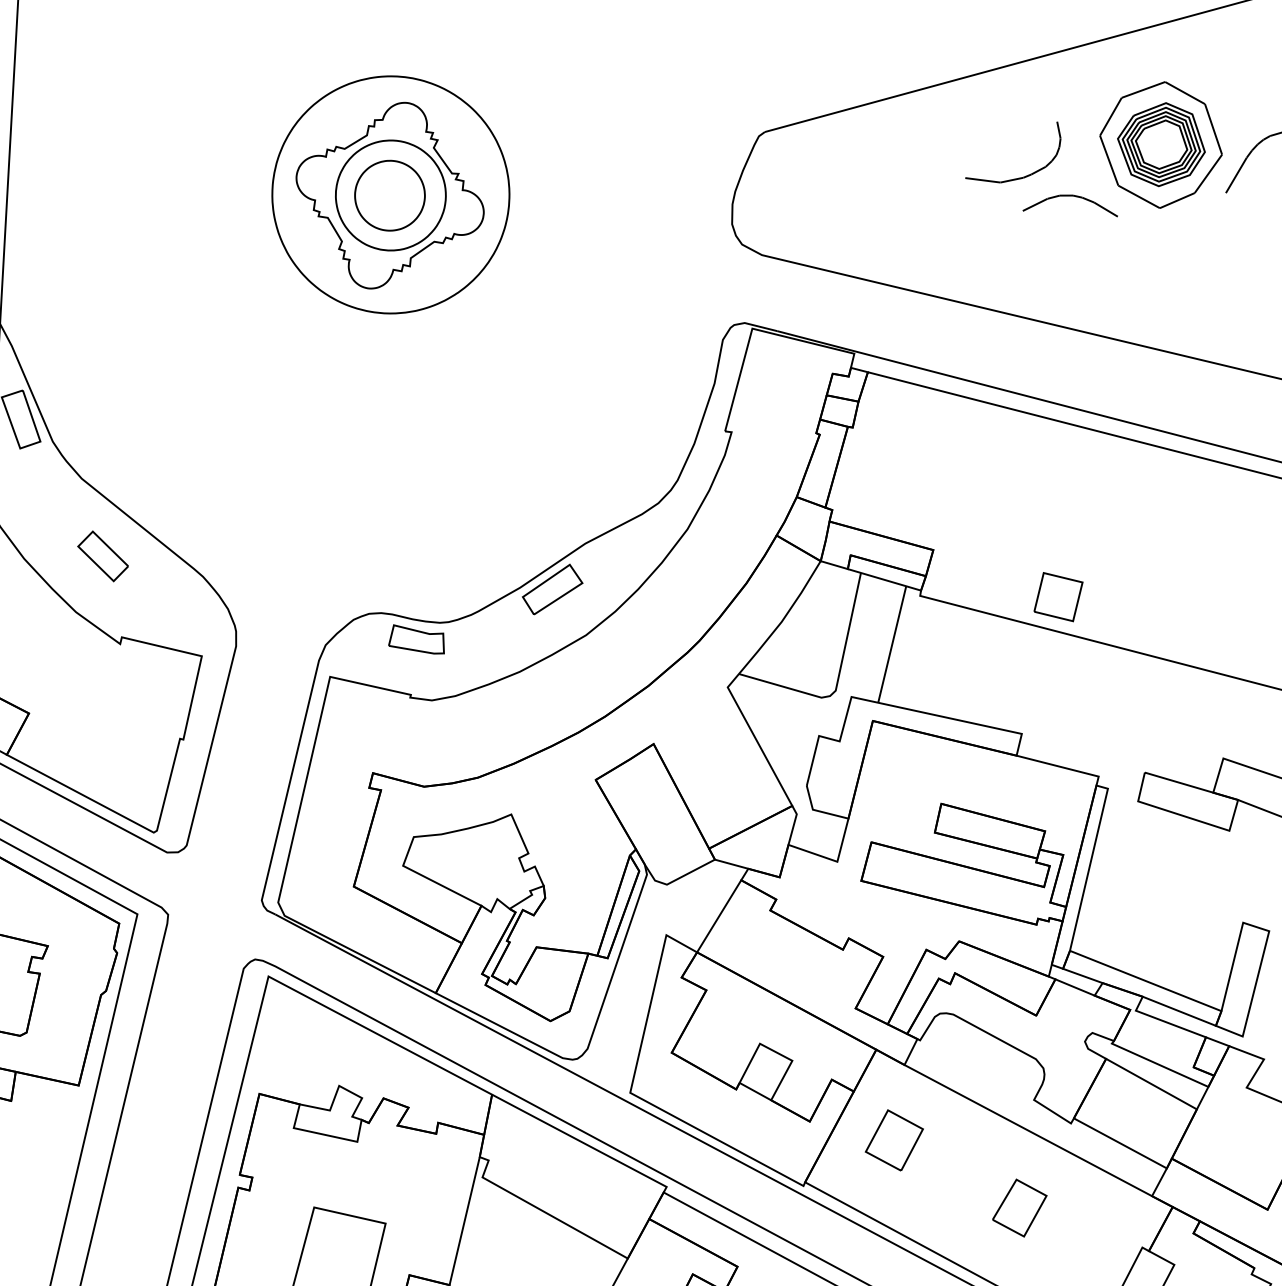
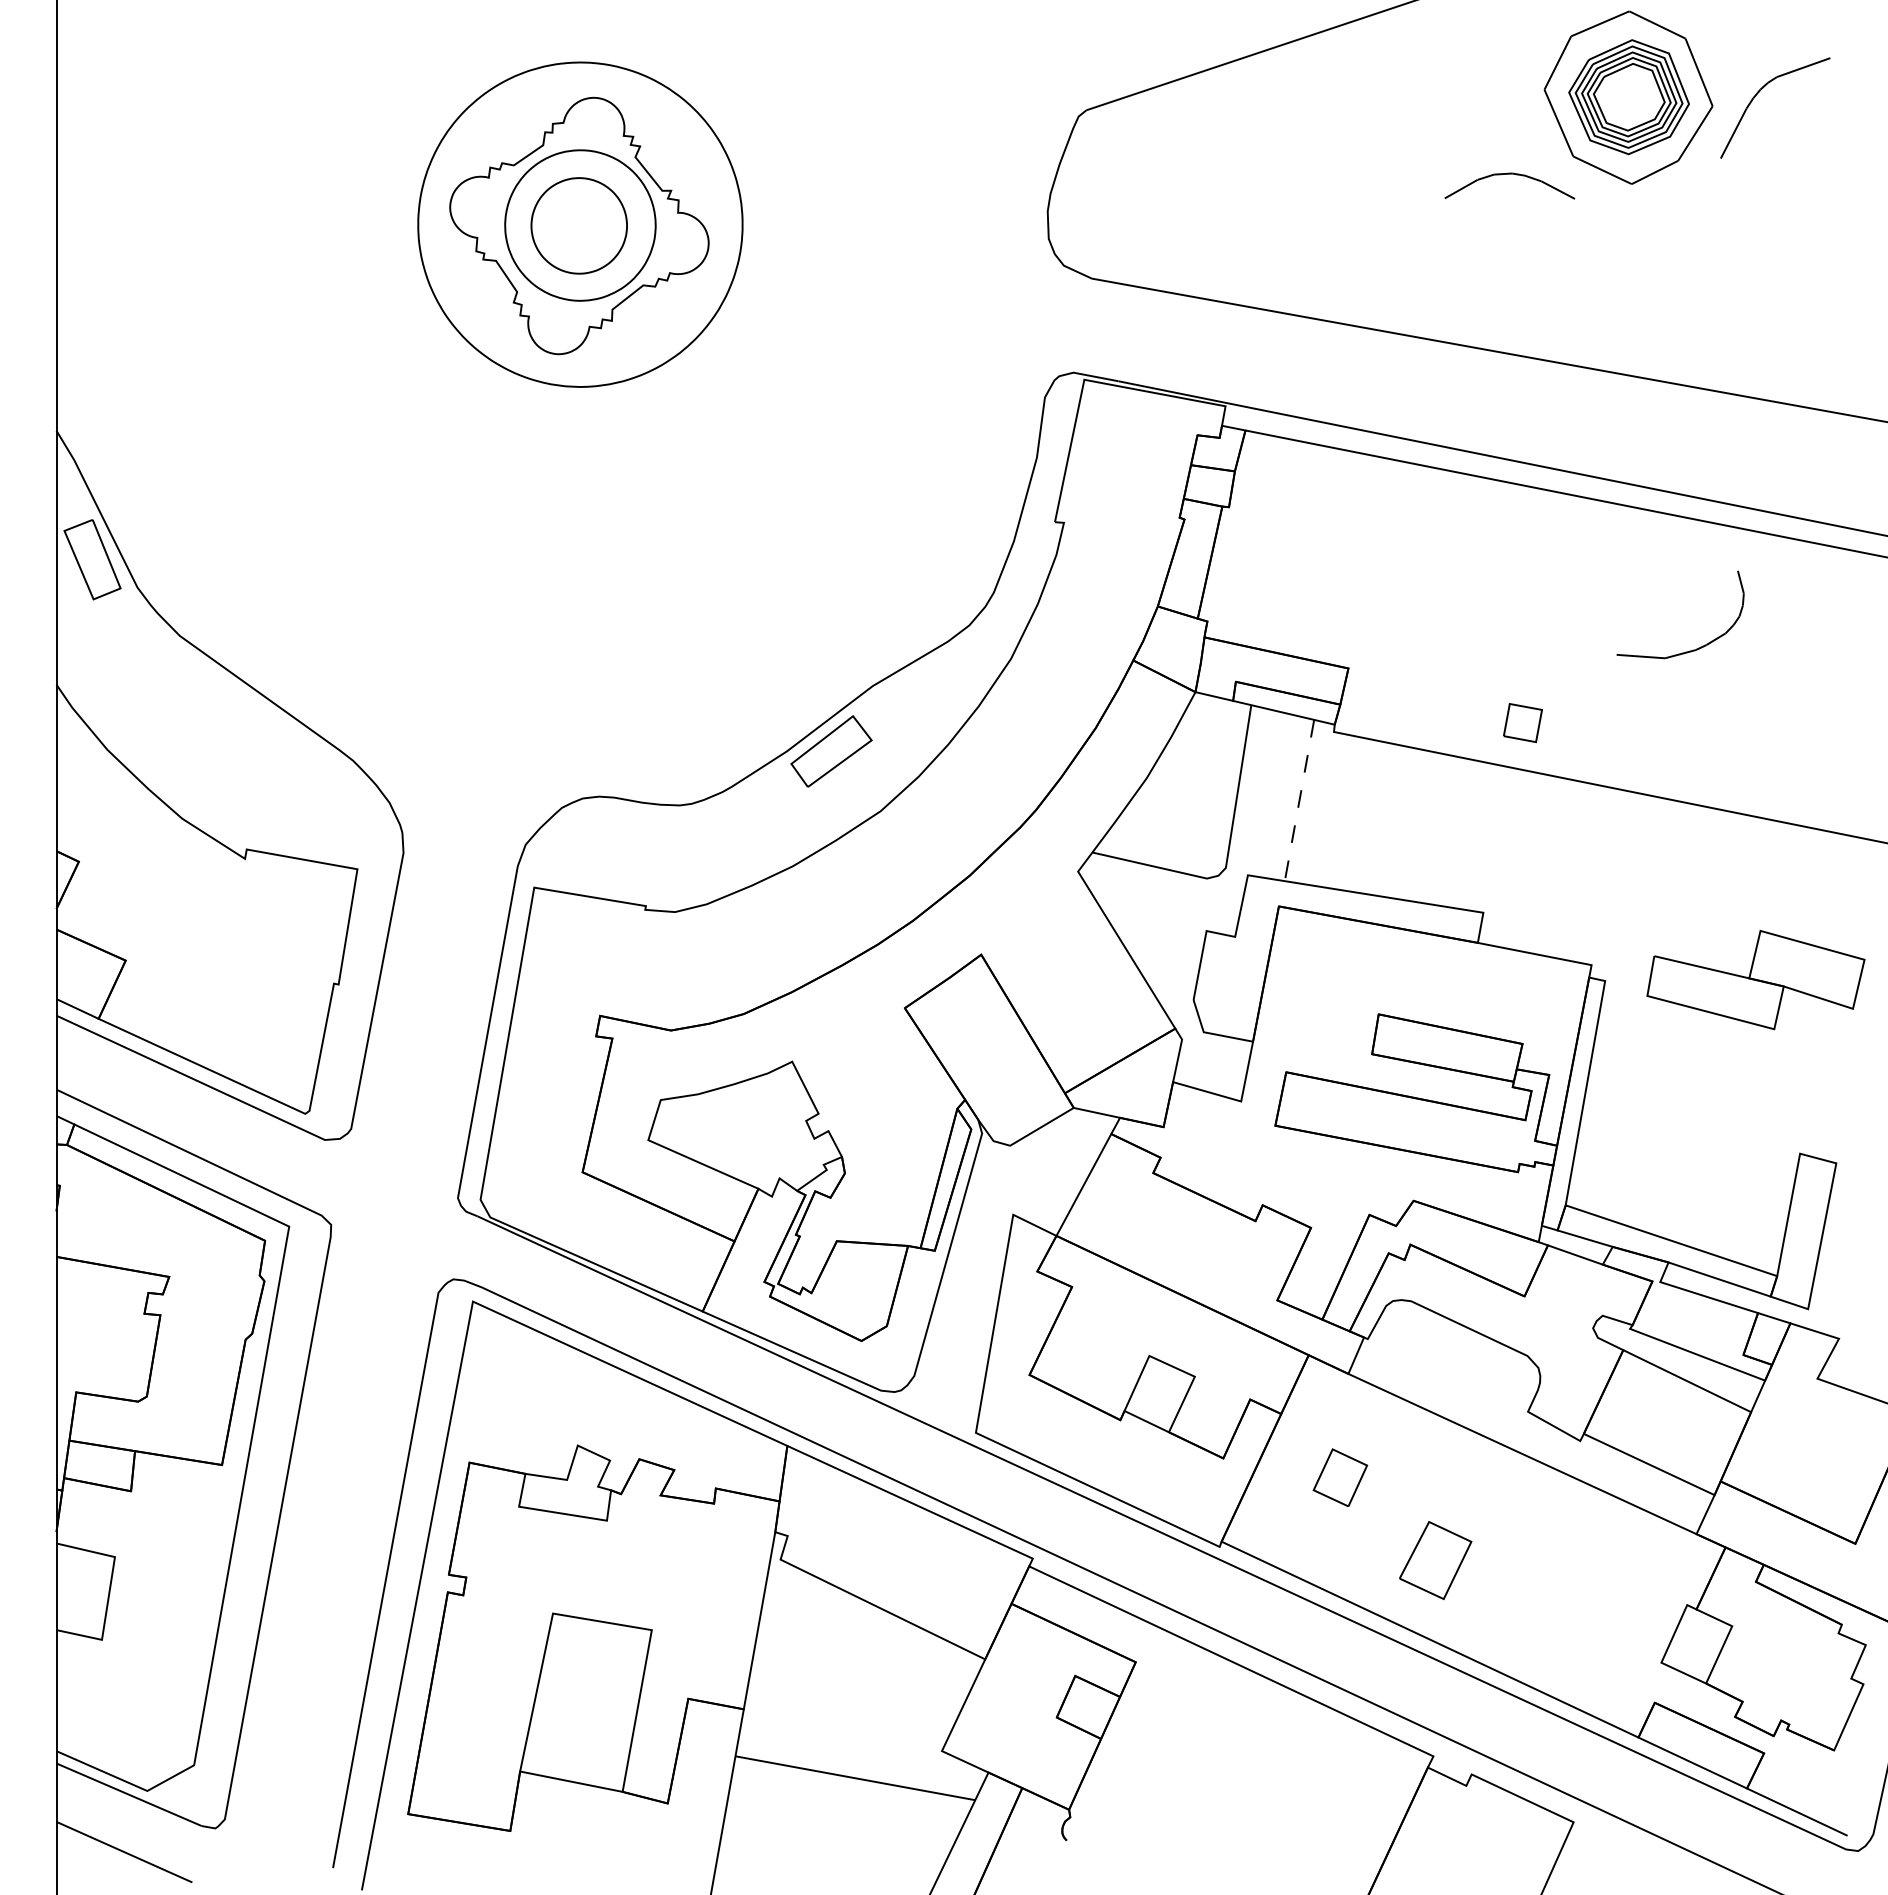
curve: (1018, 177) -> (1689, 650), moved
part: (102, 556) -> (214, 740), removed
part: (1058, 596) -> (1522, 722), size x0.6
part: (416, 639) -> (649, 829), removed
line: (892, 644) -> (1299, 800), solid -> dashed
part: (894, 1140) -> (1340, 1477), size x0.7
part: (1019, 1208) -> (1435, 1560), moved

